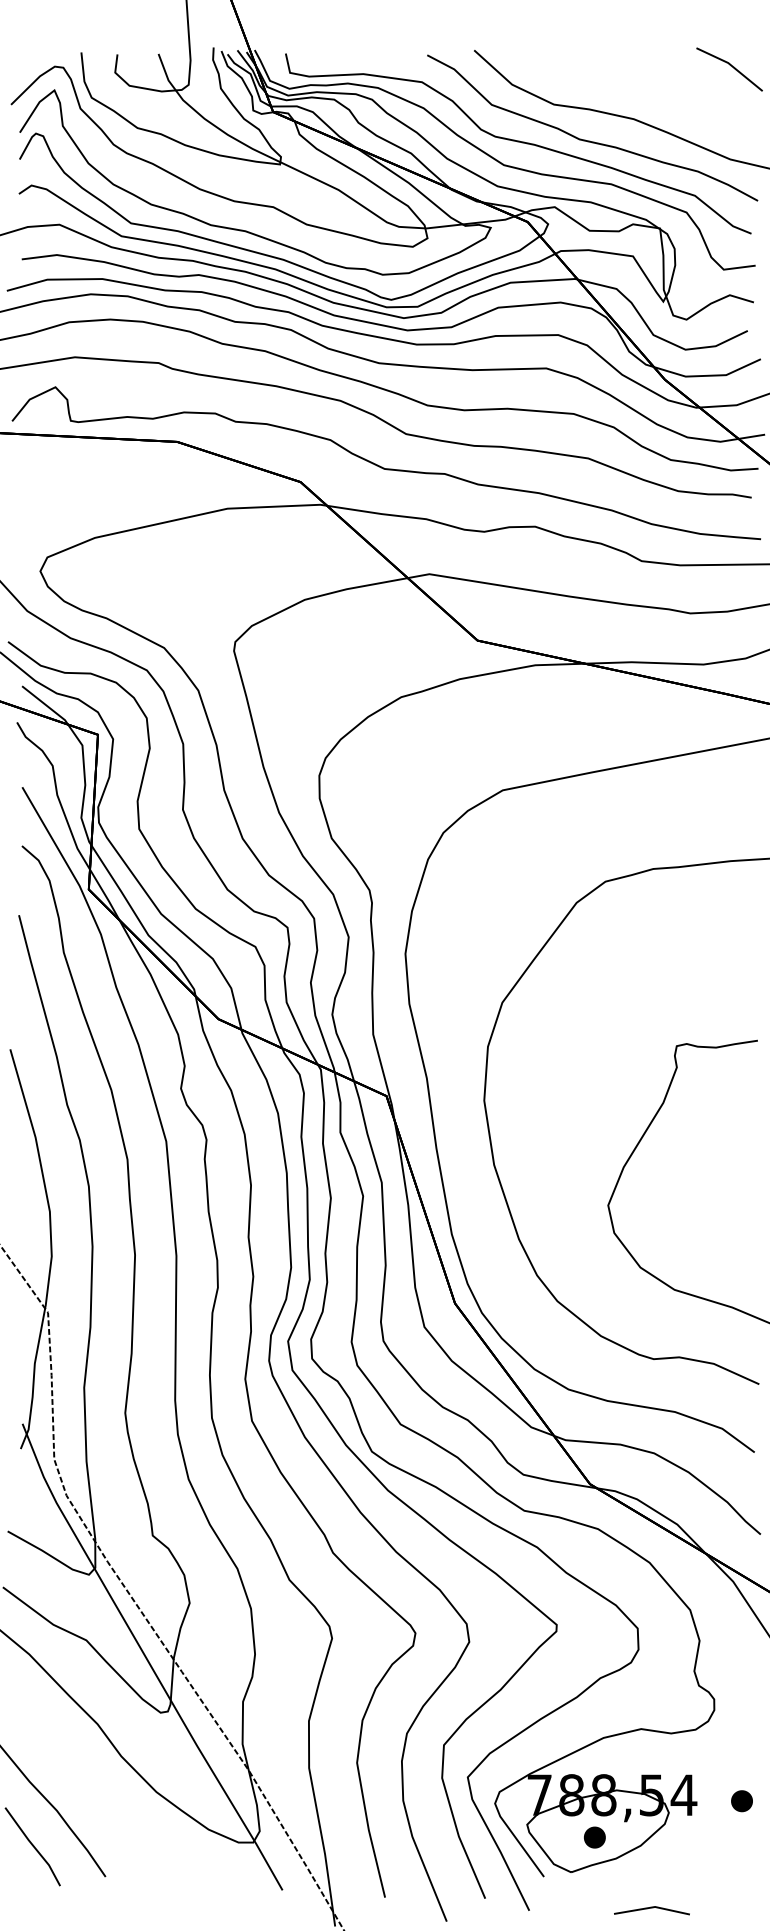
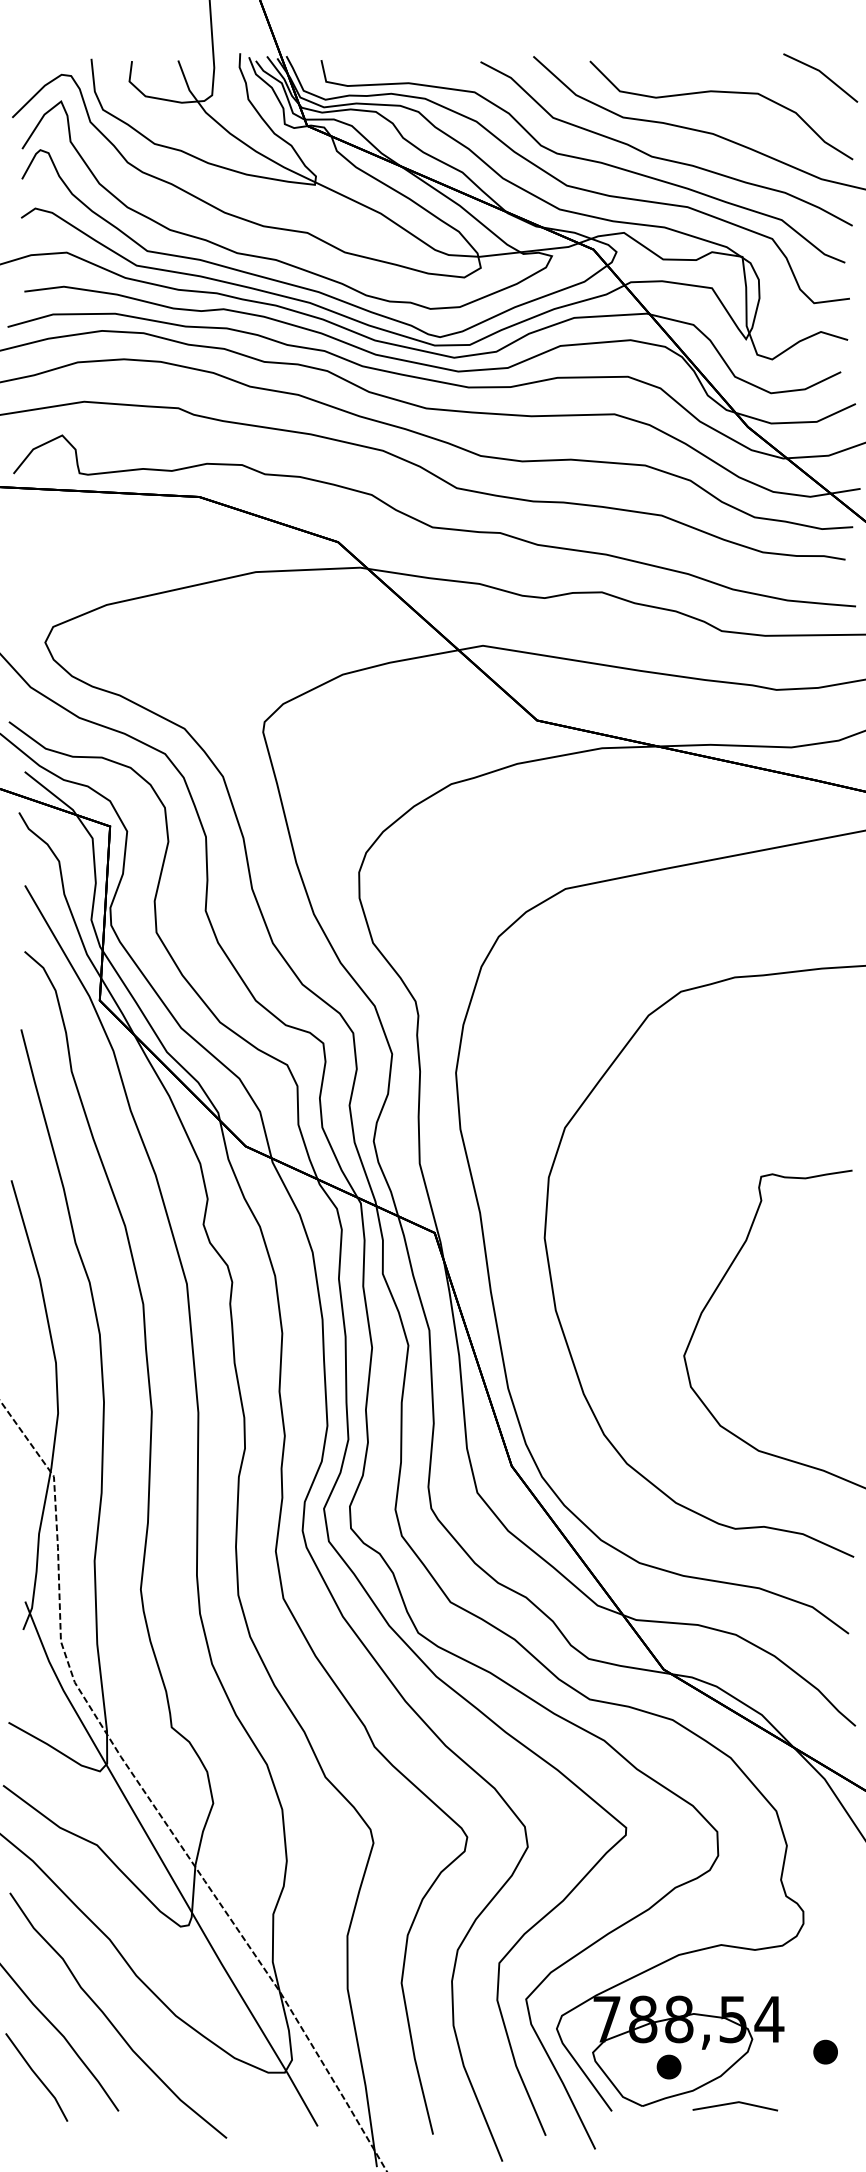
curve: (641, 82) -> (721, 92), added
curve: (99, 1797) -> (111, 2021), added
part: (741, 1800) -> (825, 2051), moved
line: (652, 1908) -> (735, 2103), moved

